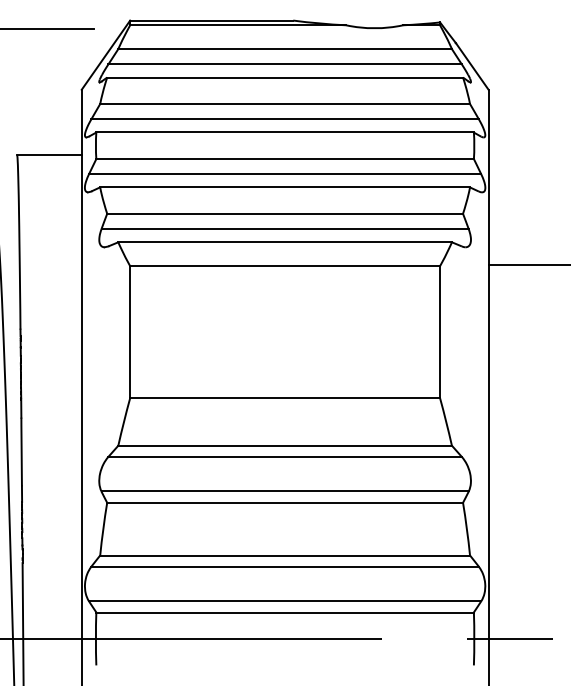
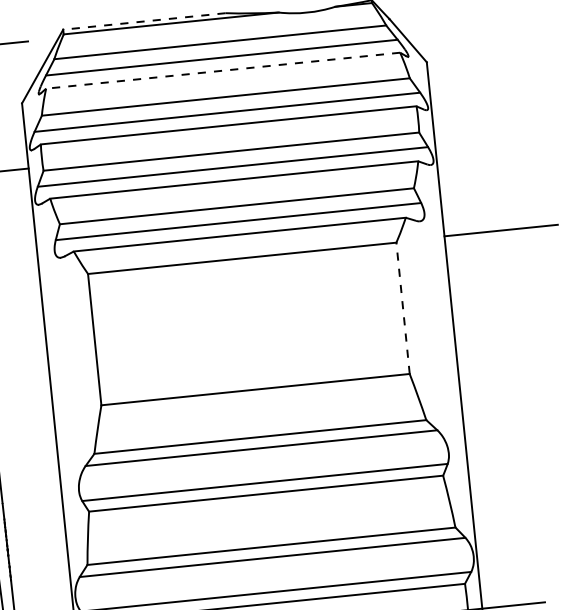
line: (211, 20) -> (144, 21), solid -> dashed
line: (285, 77) -> (223, 70), solid -> dashed
line: (440, 332) -> (403, 308), solid -> dashed

